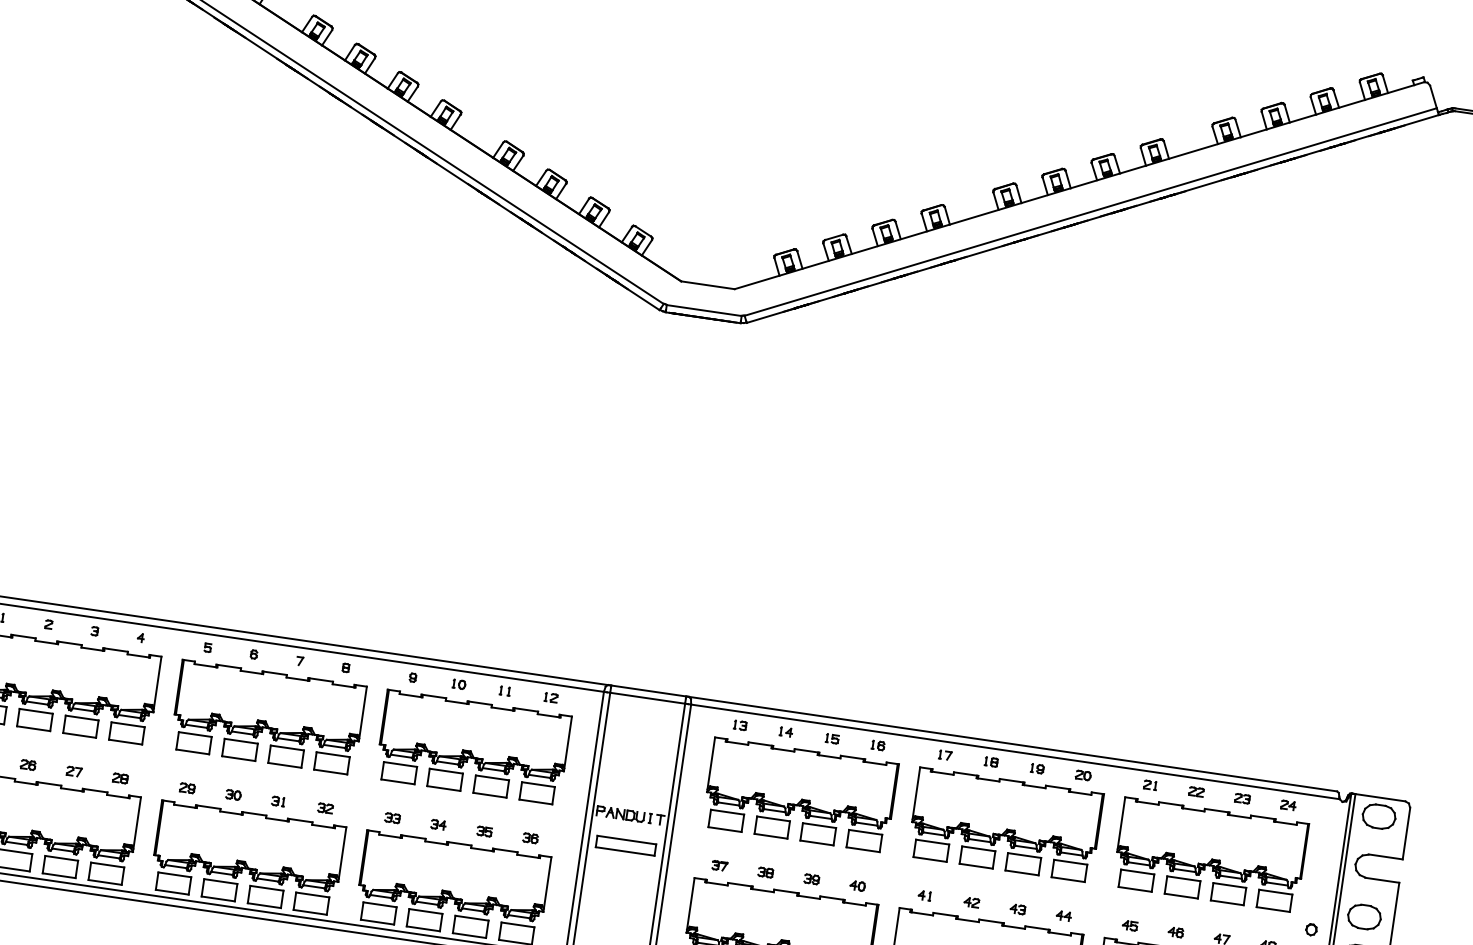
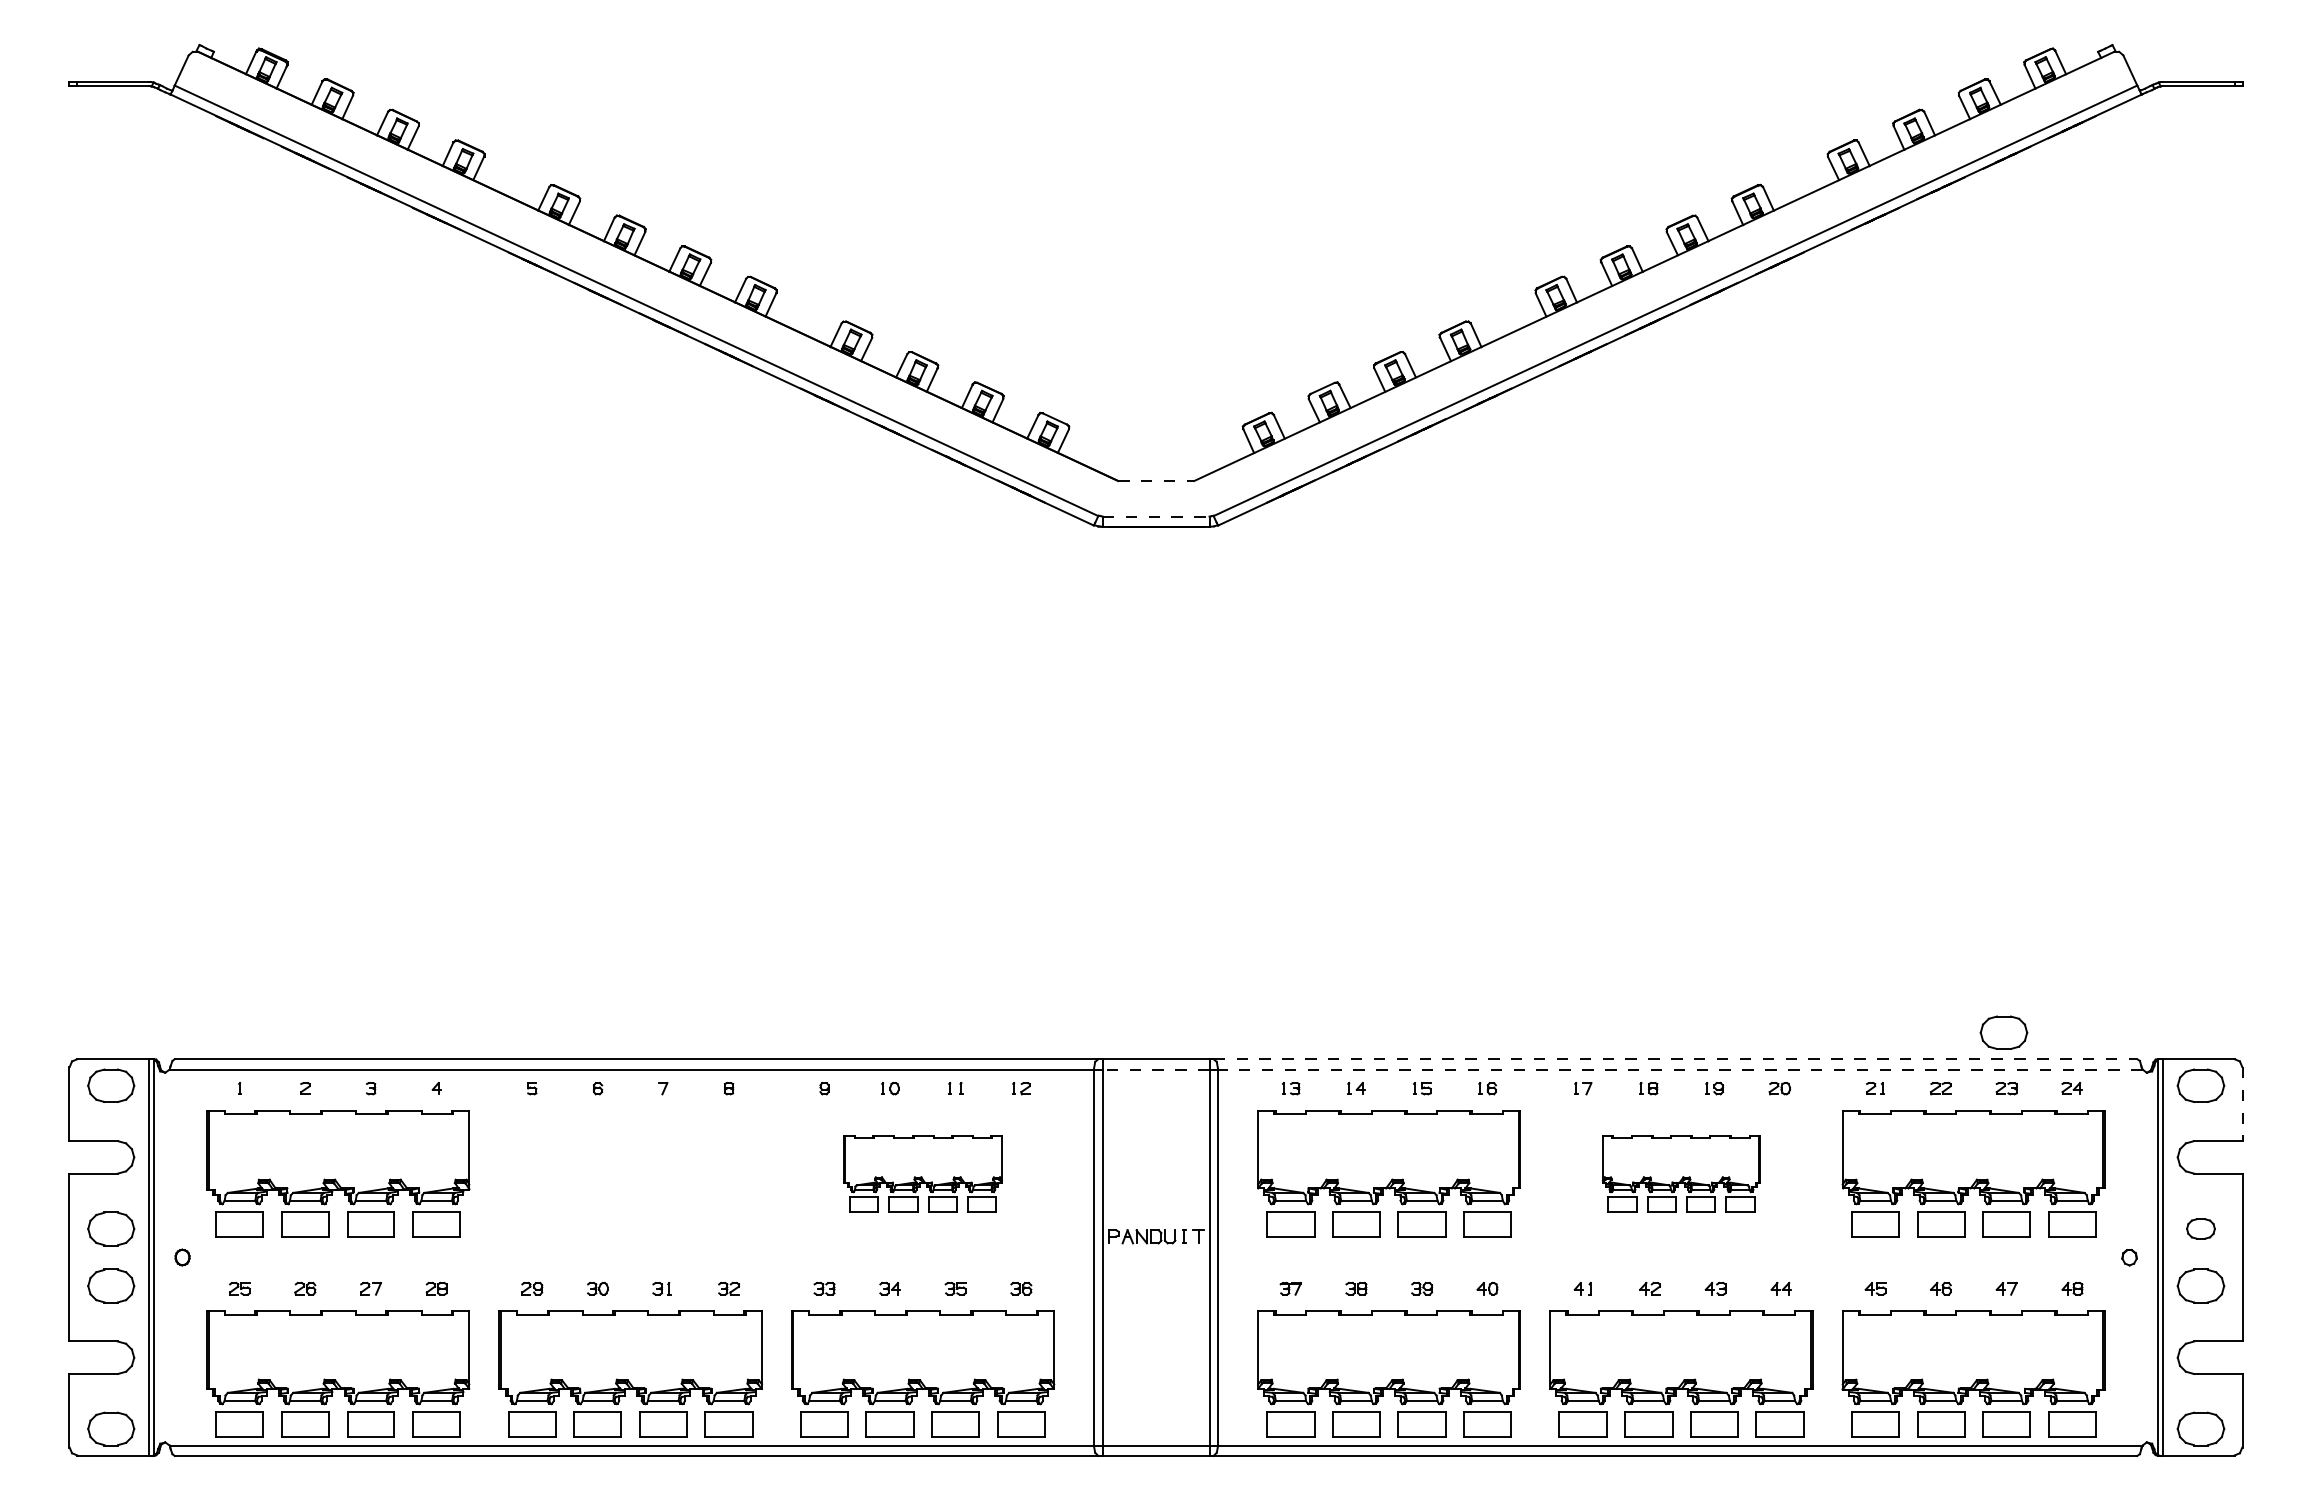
line: (708, 284) -> (1156, 480), solid -> dashed
line: (704, 310) -> (1156, 517), solid -> dashed
line: (647, 698) -> (1155, 1069), solid -> dashed
part: (268, 717) -> (630, 1173), removed
line: (1013, 744) -> (1675, 1059), solid -> dashed
part: (473, 747) -> (923, 1173), size x0.6
line: (1014, 751) -> (1679, 1069), solid -> dashed
part: (1246, 758) -> (2003, 1032), added
part: (1005, 824) -> (1681, 1173), size x0.6
line: (1406, 833) -> (2242, 1103), solid -> dashed
part: (625, 845) -> (1155, 1279), removed
part: (1364, 916) -> (2200, 1228), size x0.6

